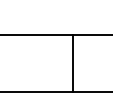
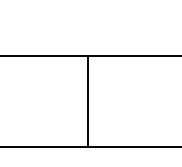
line: (72, 63) -> (87, 101), moved

